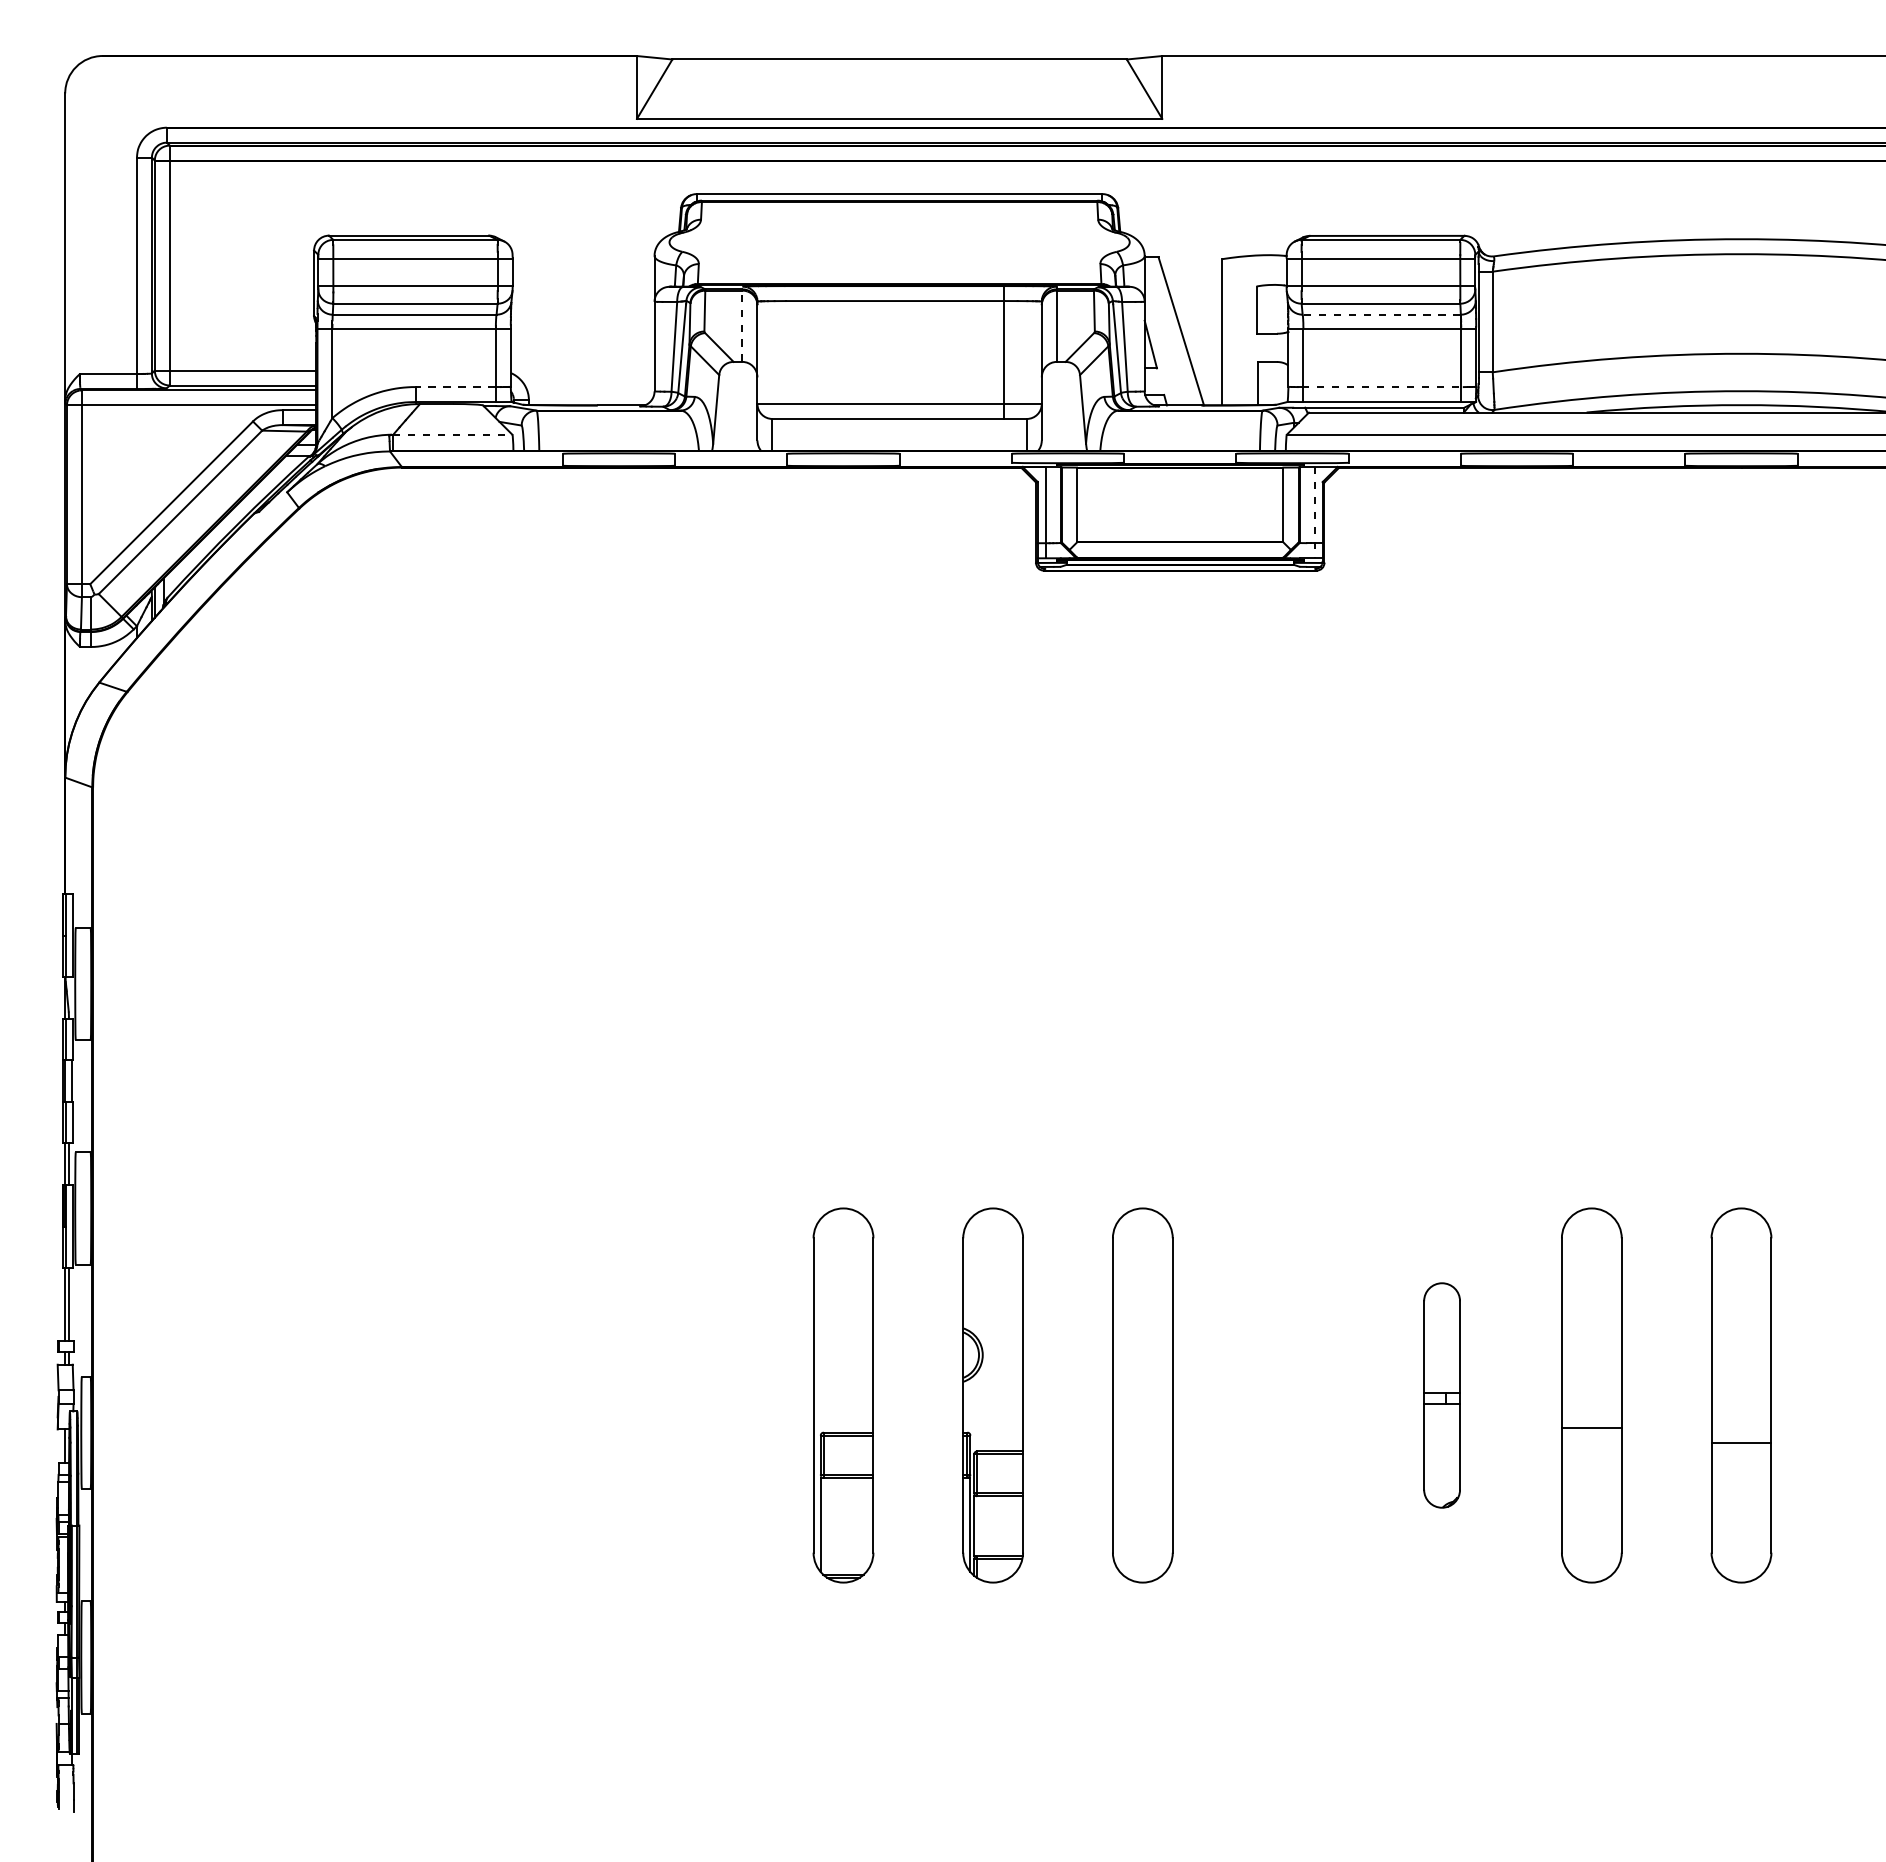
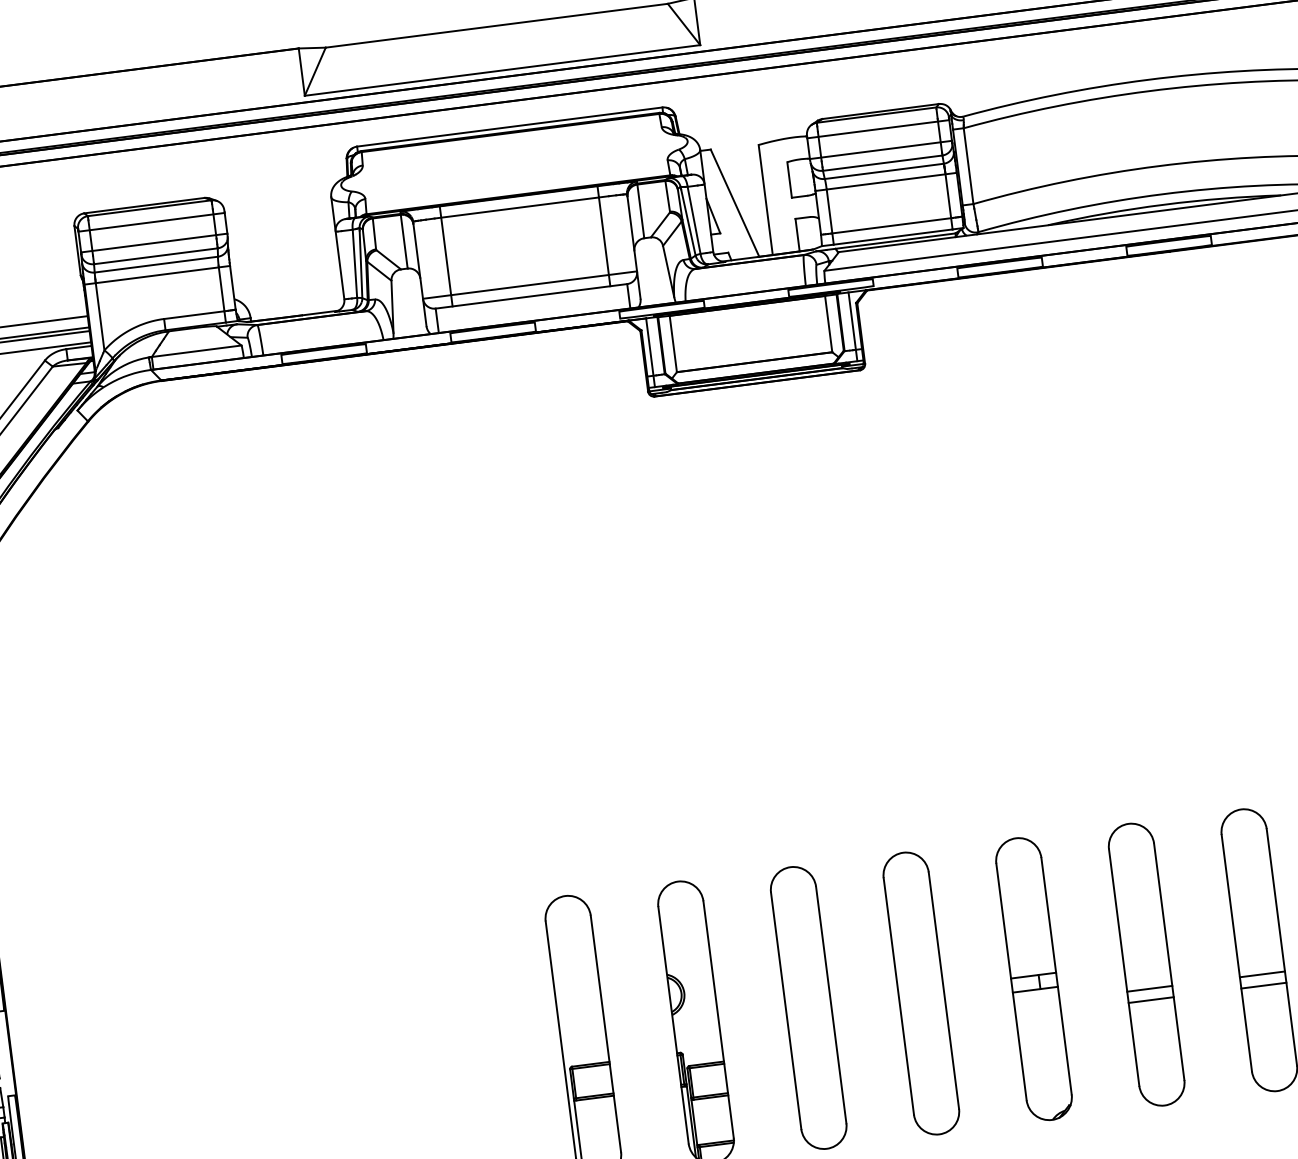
line: (1381, 314) -> (884, 171), dashed -> solid
line: (742, 324) -> (404, 240), dashed -> solid
line: (794, 352) -> (445, 256), added
line: (455, 387) -> (194, 315), dashed -> solid
line: (1382, 387) -> (891, 226), dashed -> solid
line: (452, 434) -> (196, 351), dashed -> solid
line: (1314, 512) -> (852, 326), dashed -> solid
part: (1292, 1395) -> (921, 993), added
part: (1441, 1395) -> (1033, 979), size x1.67
line: (1741, 1427) -> (1262, 974), added
line: (1591, 1442) -> (1150, 1000), added

